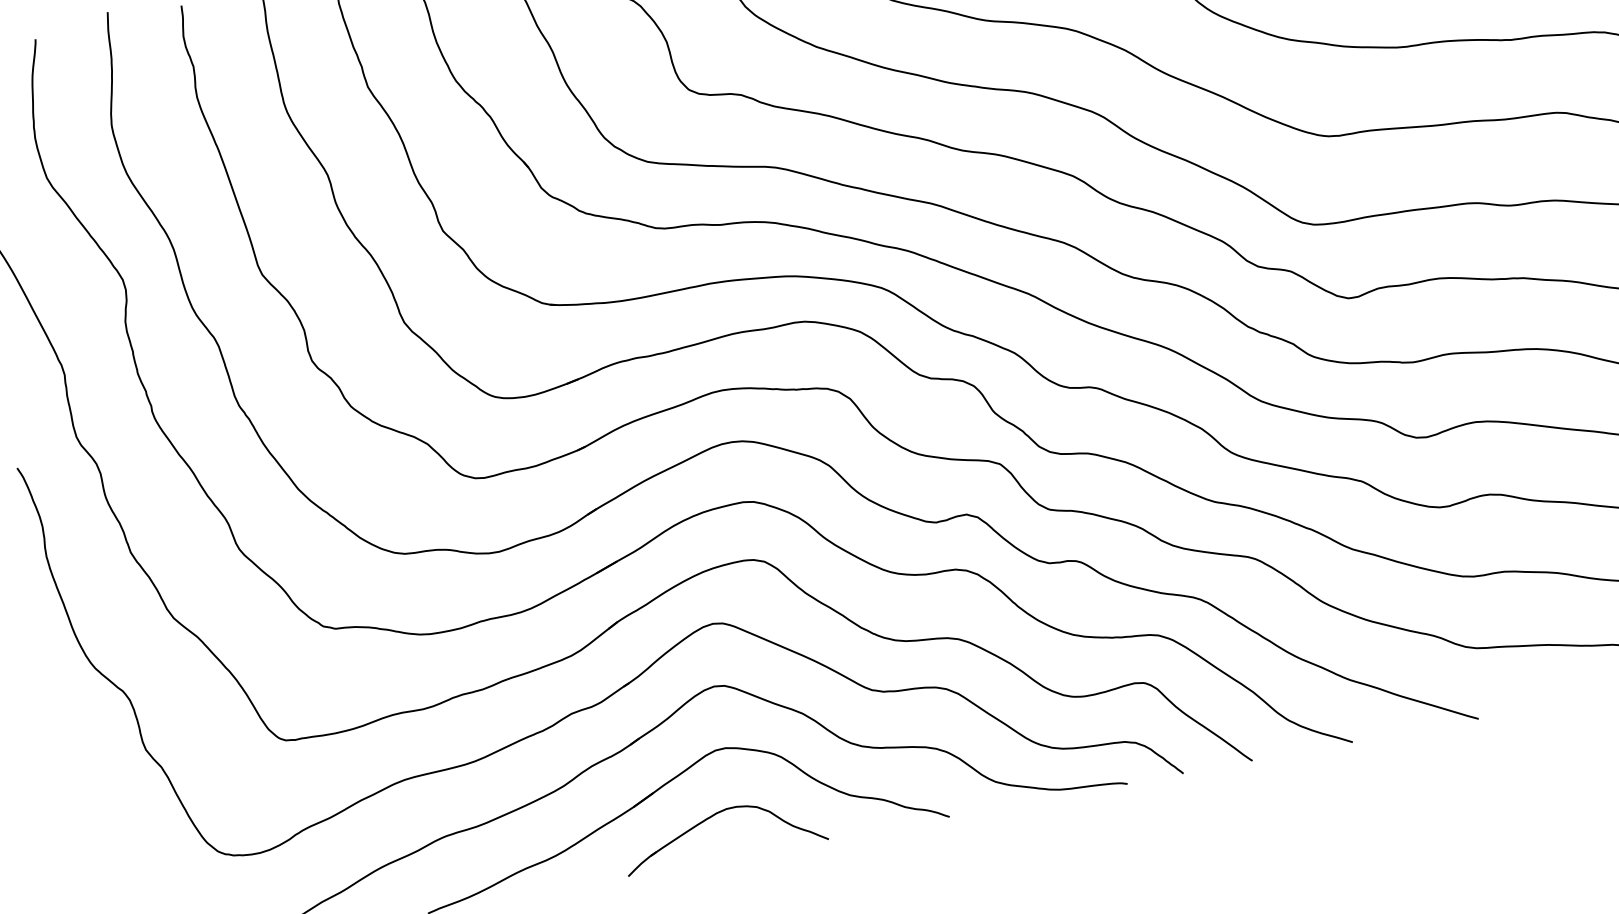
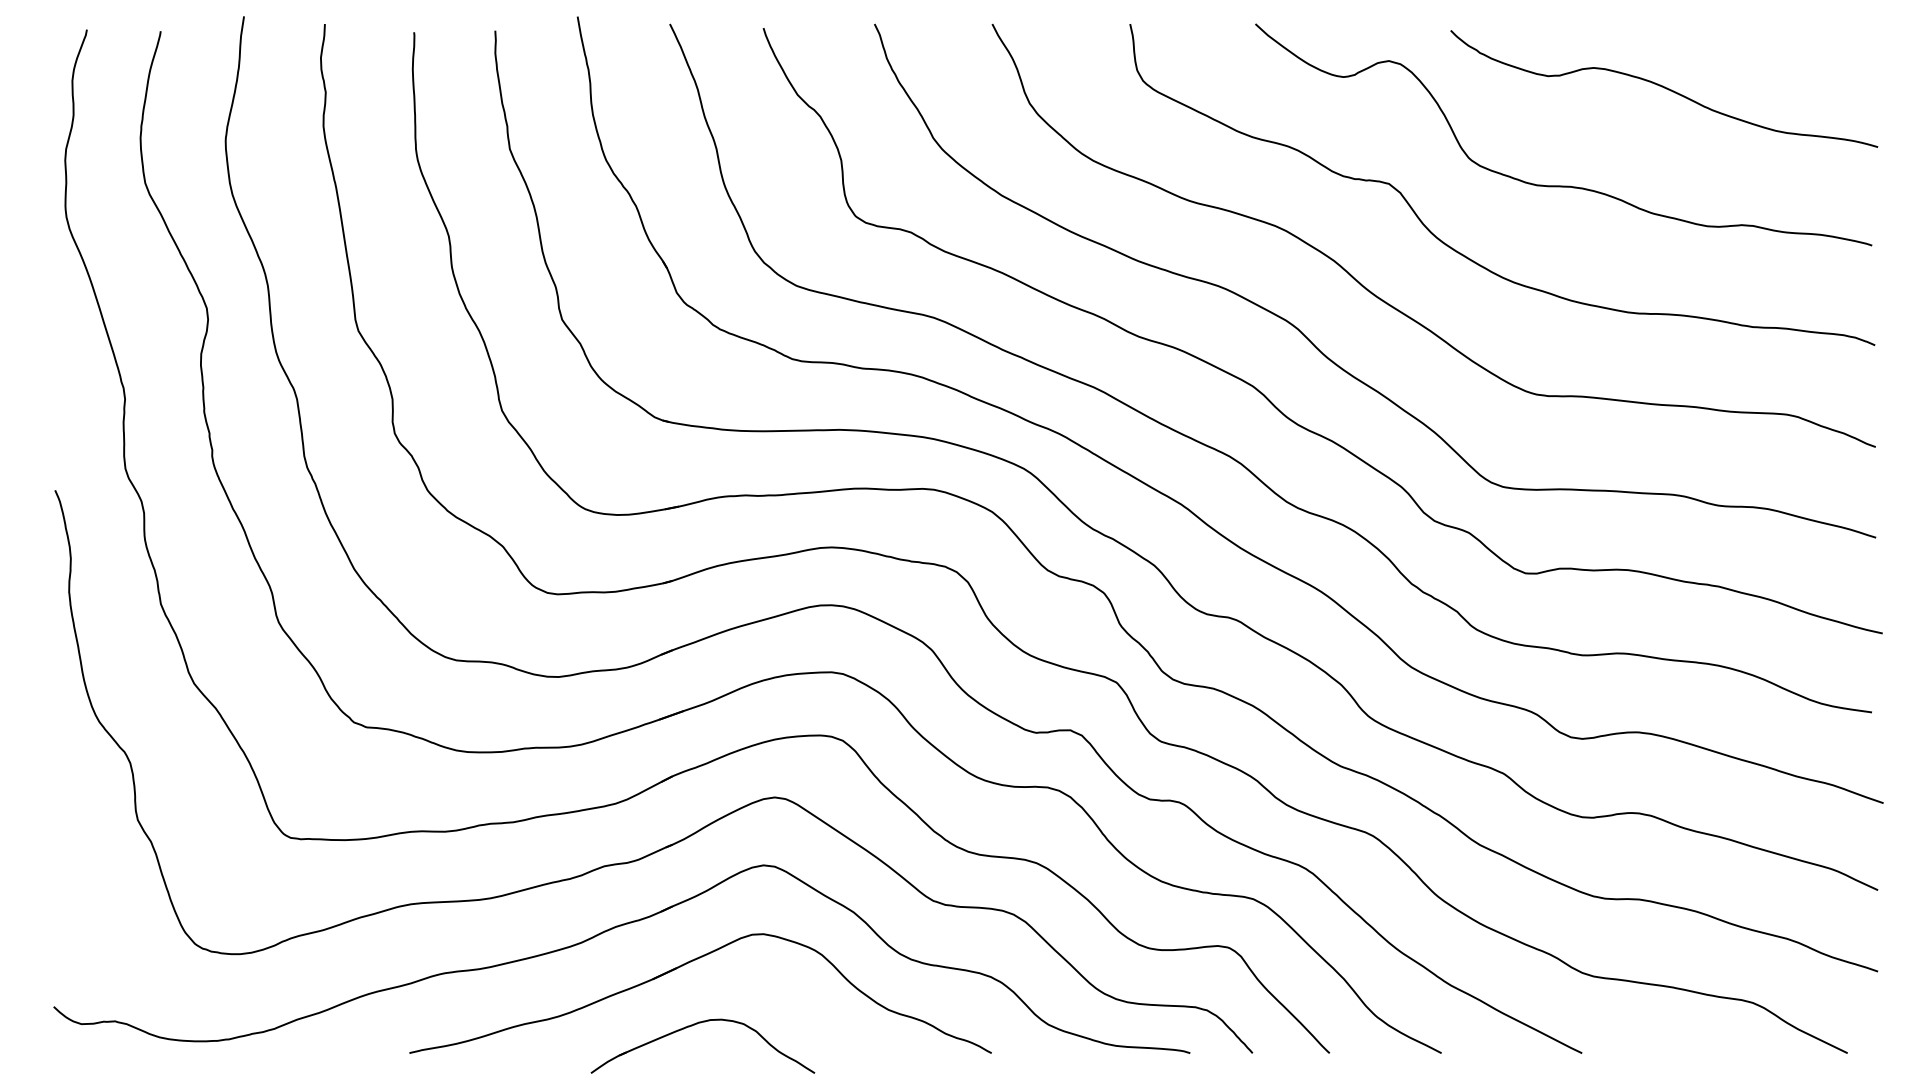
part: (711, 817) -> (692, 1026), moved

